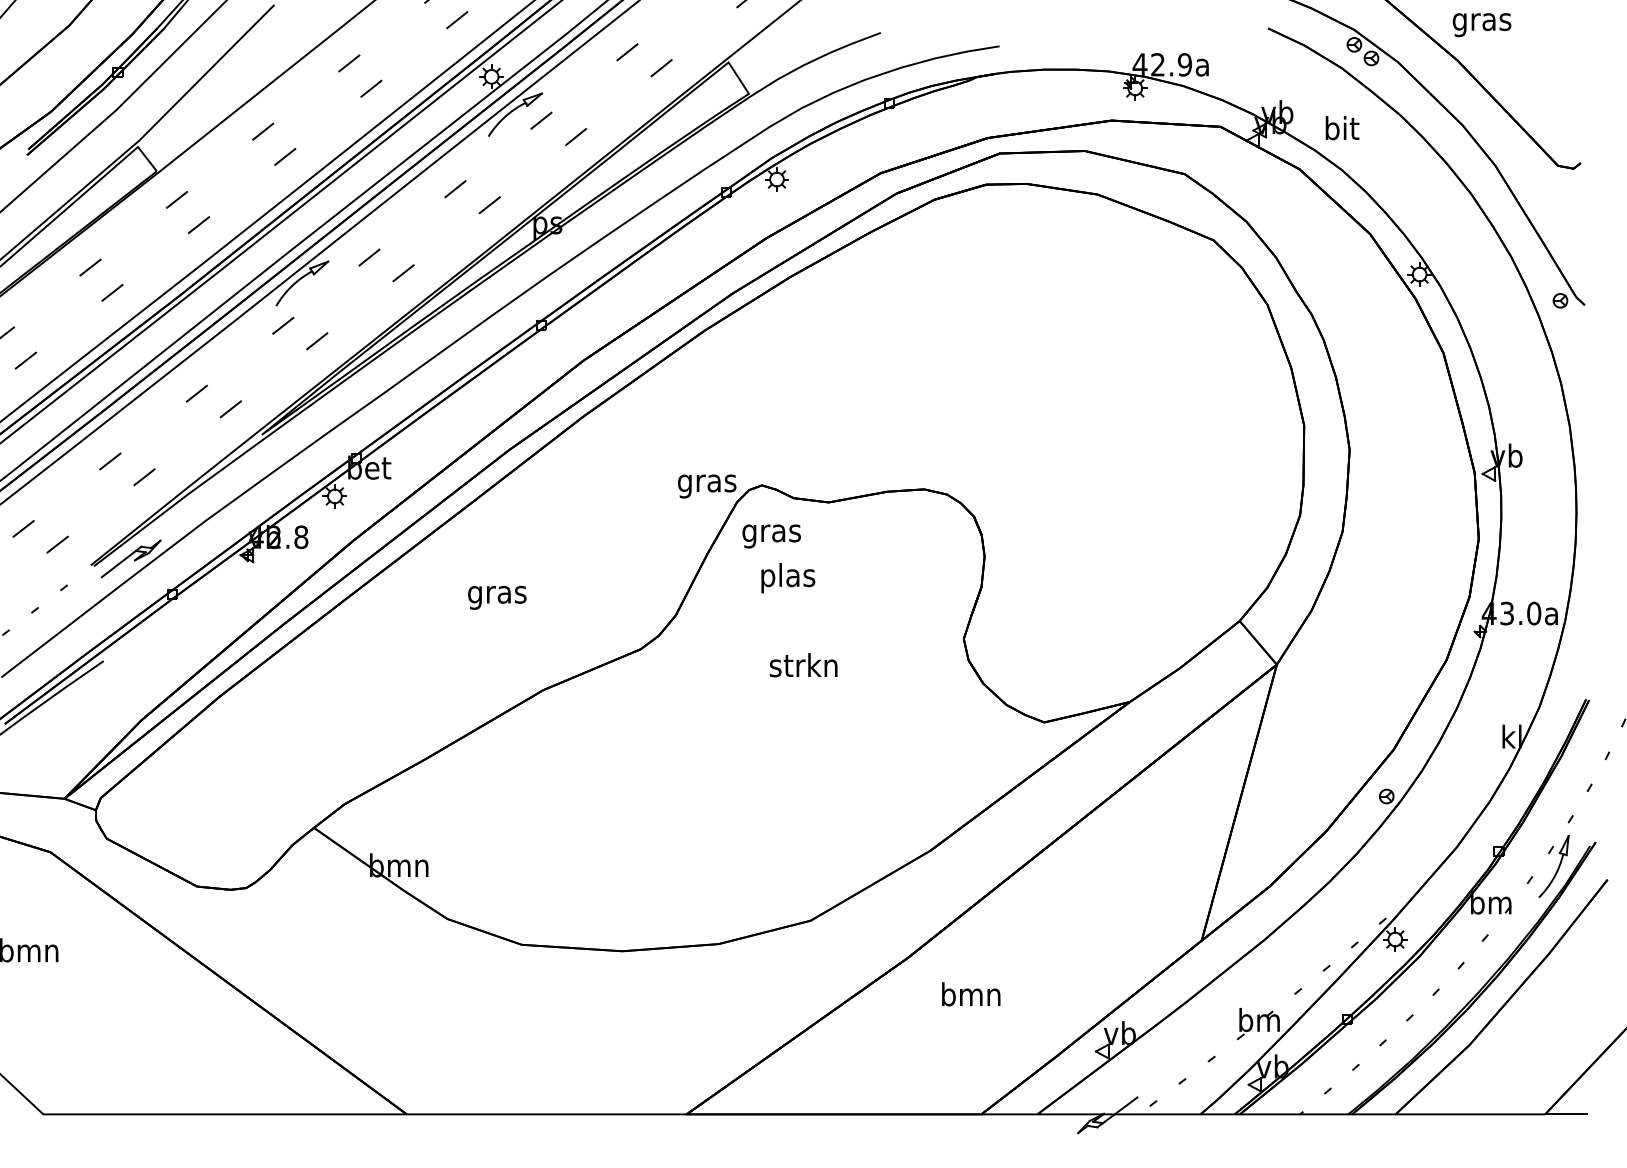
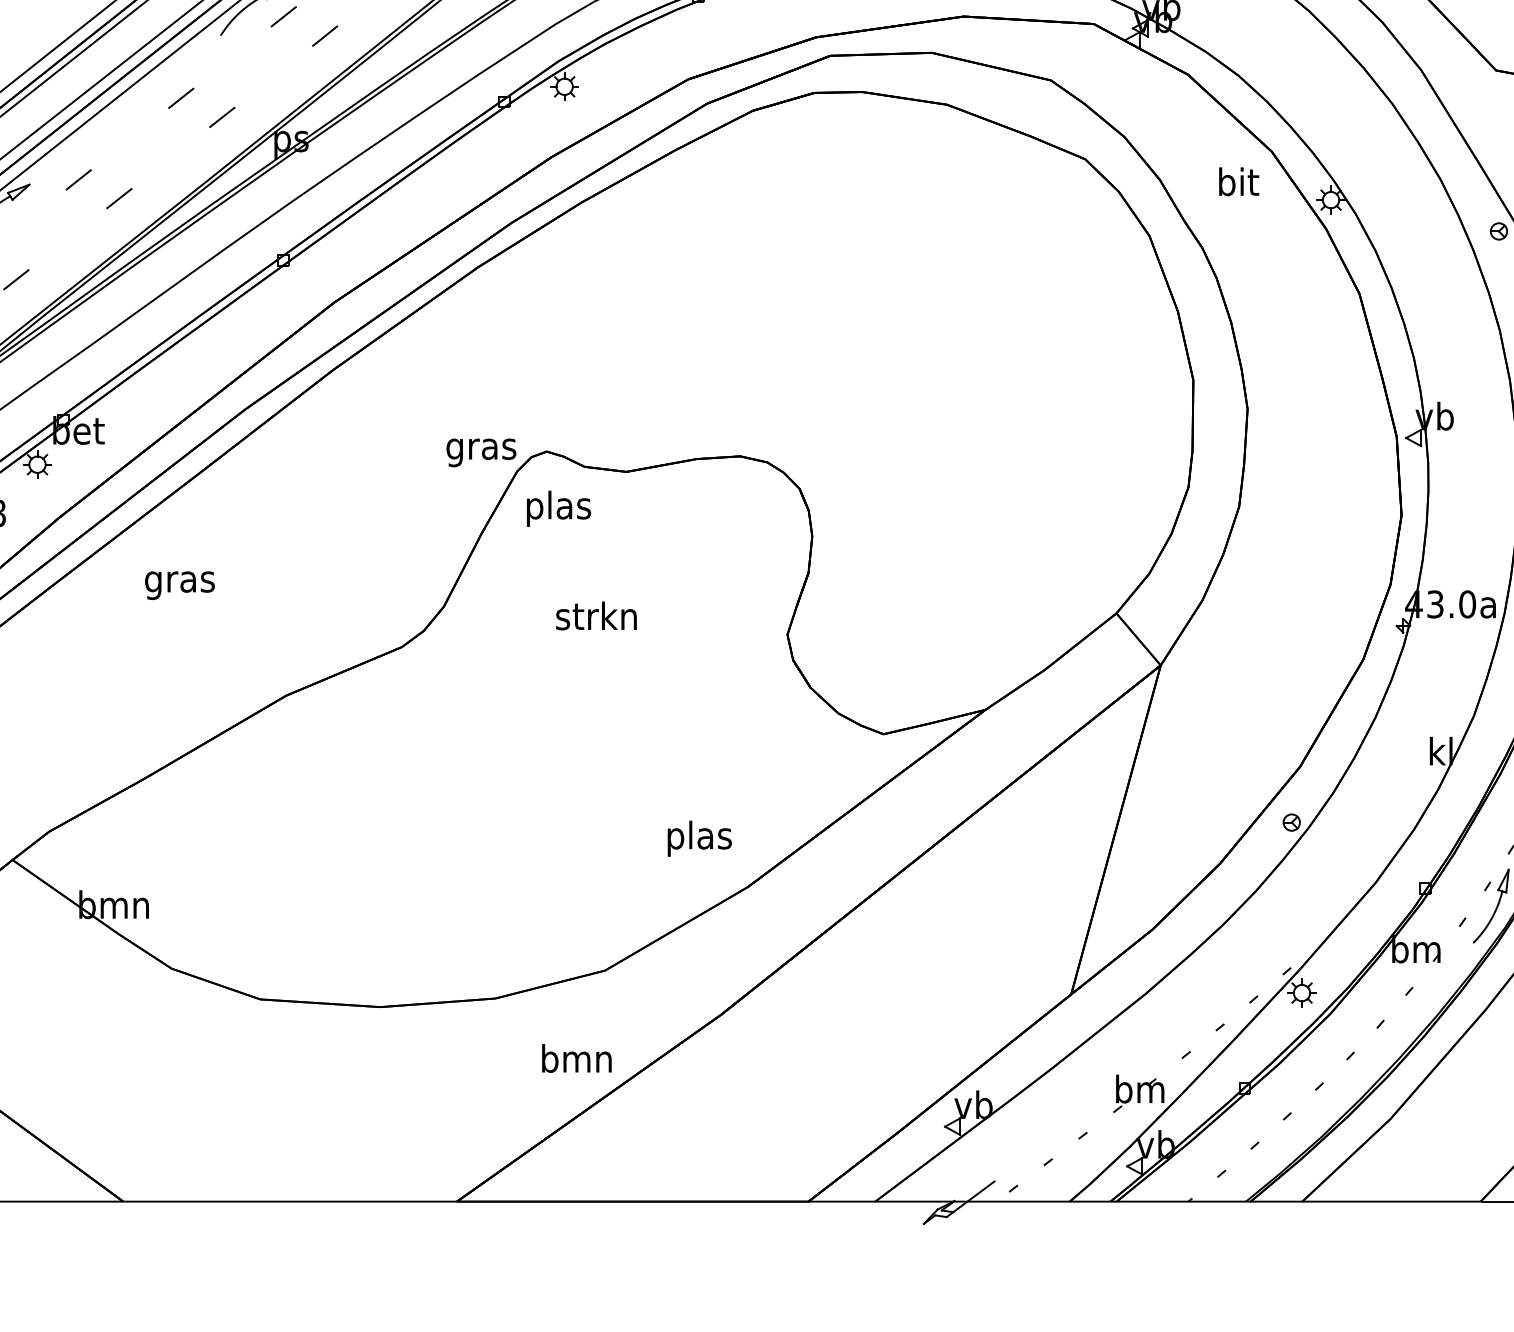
text: (1342, 128) -> (1239, 182), moved
text: (771, 533) -> (558, 508), gras -> plas
text: (788, 578) -> (700, 839), moved
text: (497, 597) -> (180, 585), moved
text: (803, 665) -> (596, 616), moved
text: (971, 994) -> (577, 1058), moved

